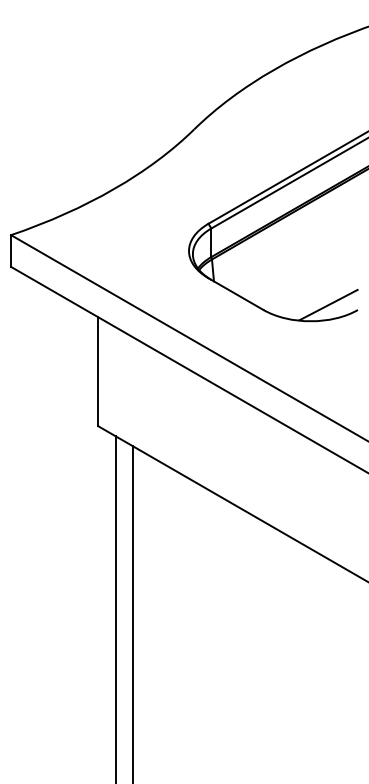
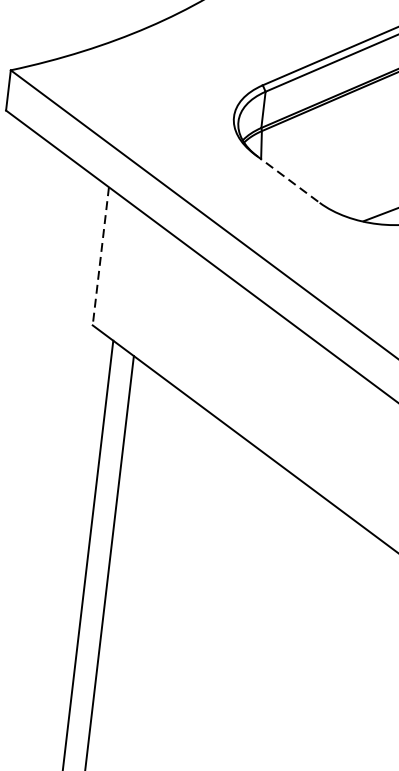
line: (236, 294) -> (287, 179), solid -> dashed
line: (98, 372) -> (101, 257), solid -> dashed

